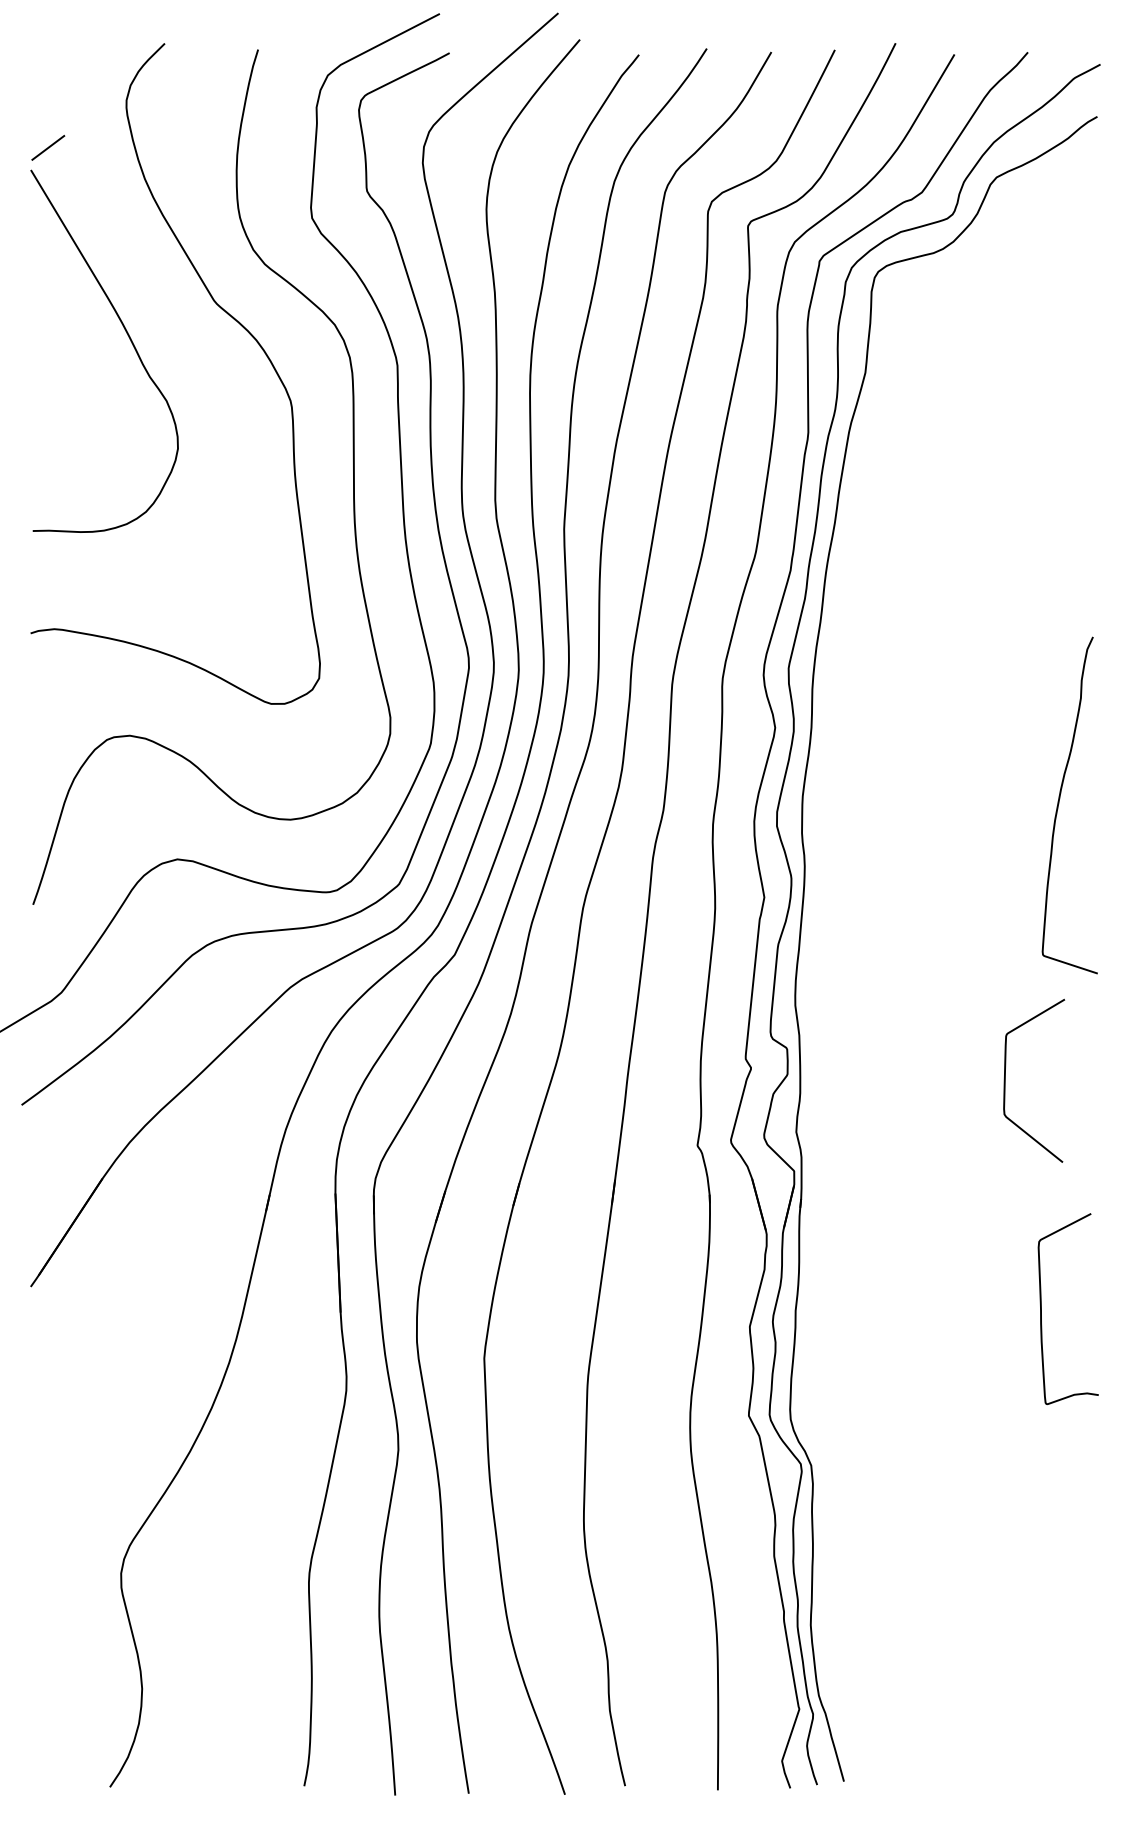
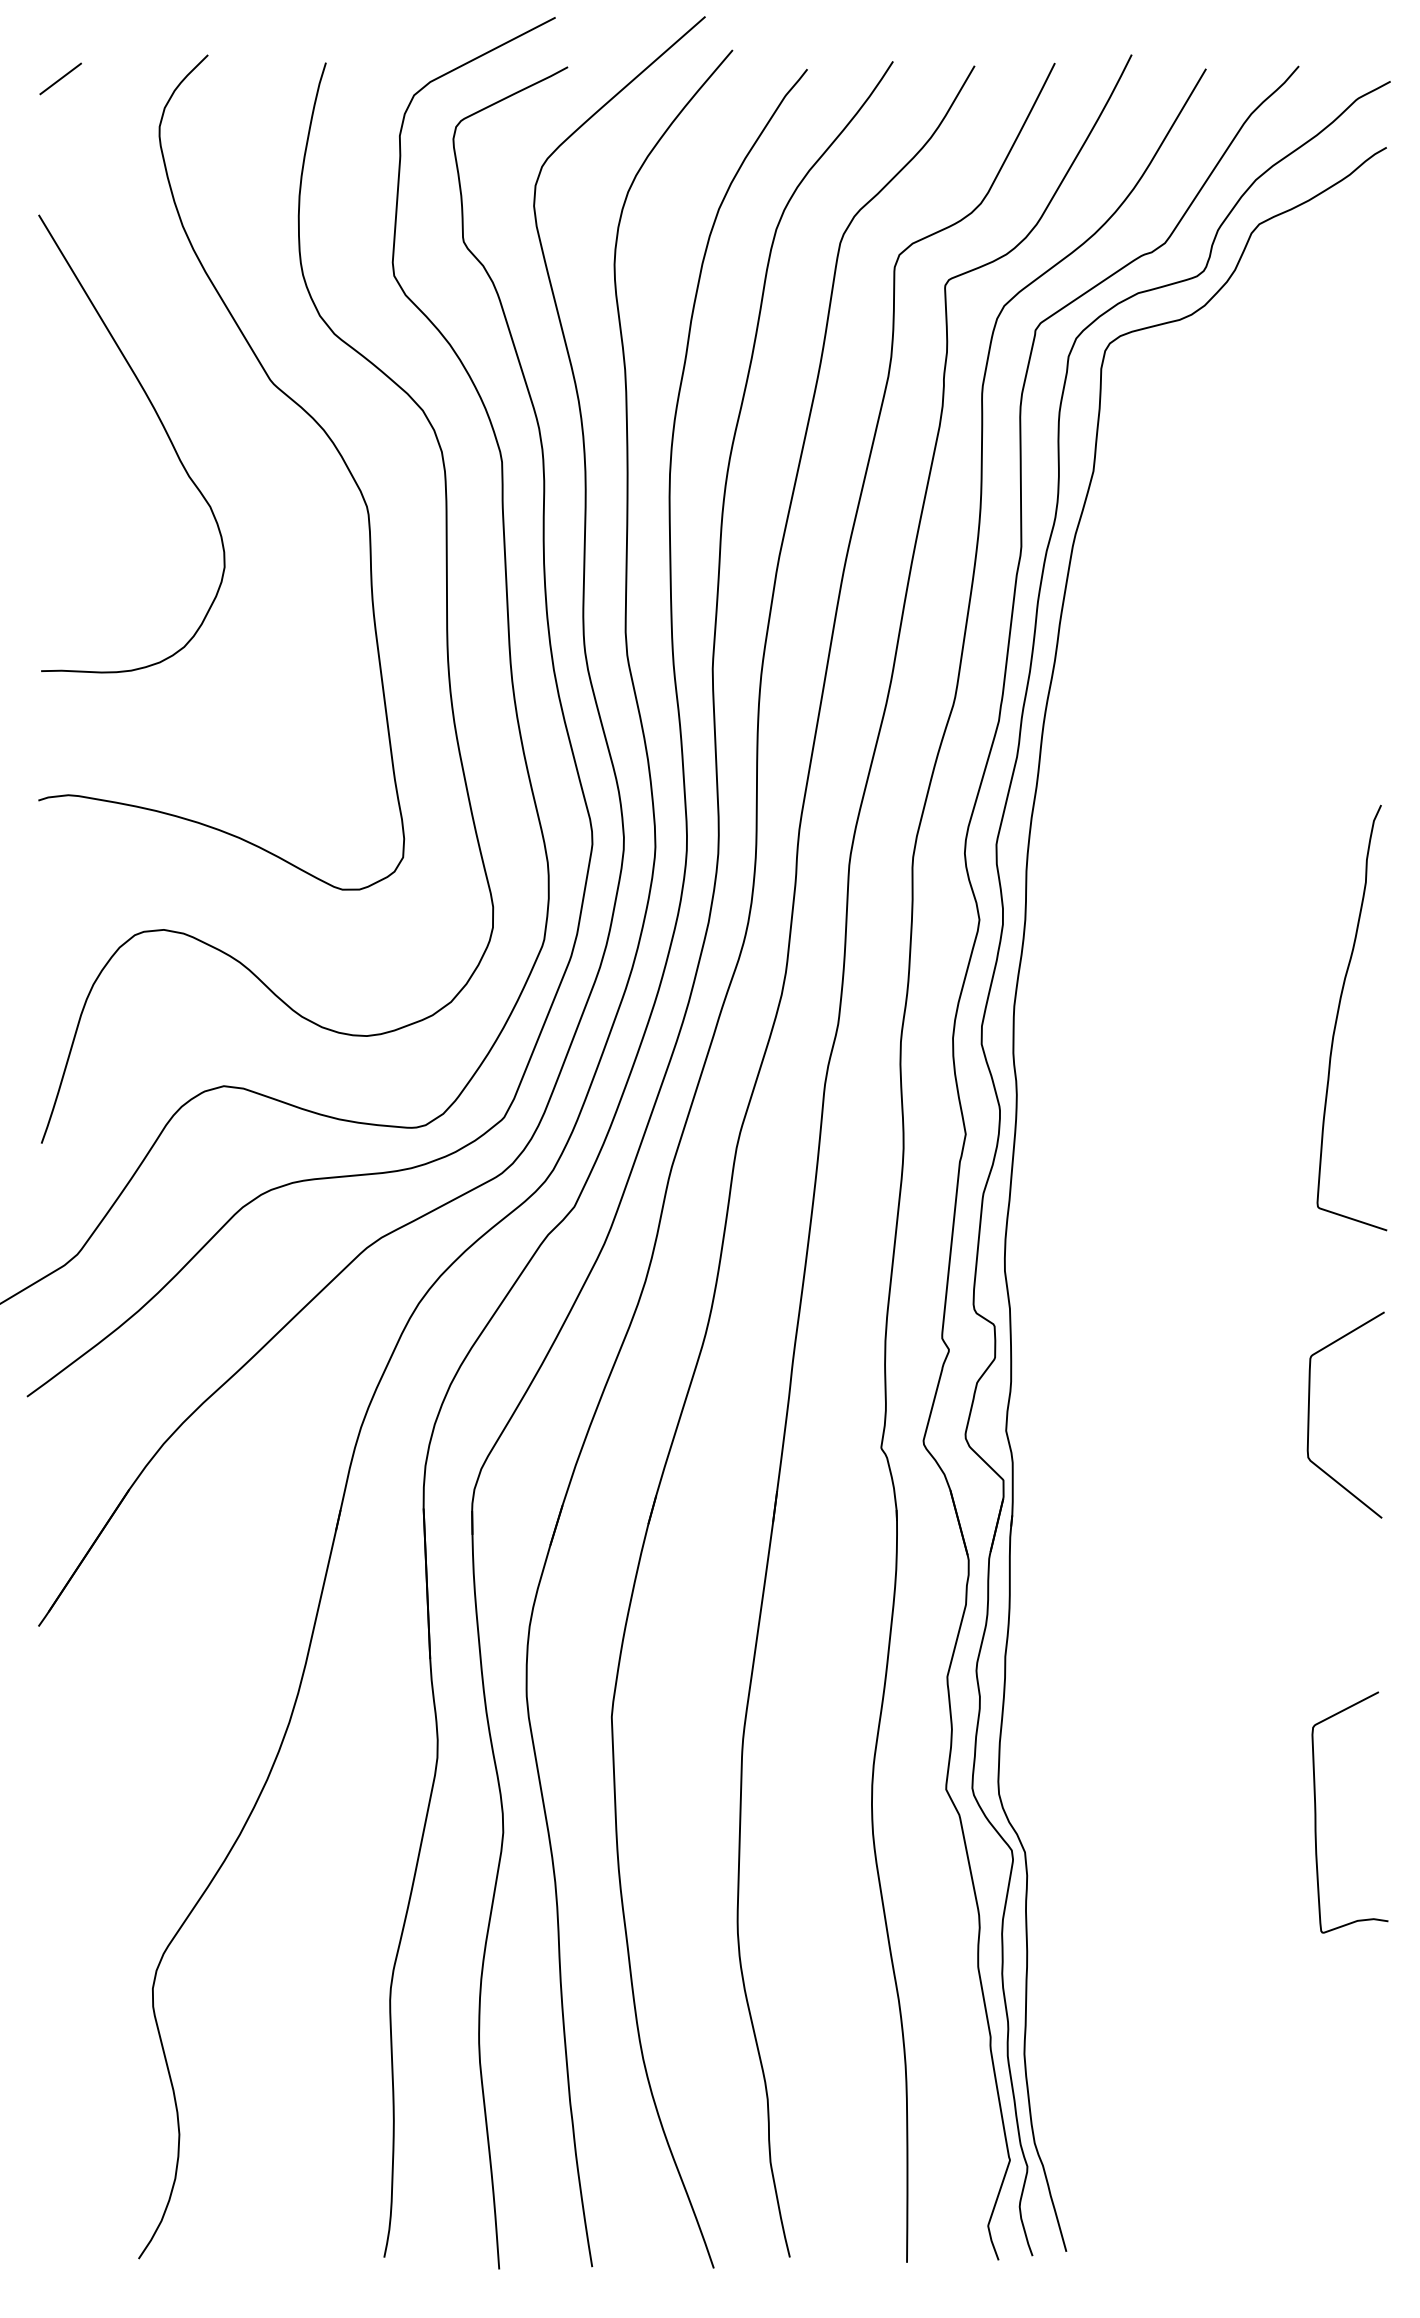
line: (48, 147) -> (60, 78), moved
curve: (1005, 1080) -> (1309, 1414), moved
curve: (1041, 1309) -> (1316, 1812), moved

